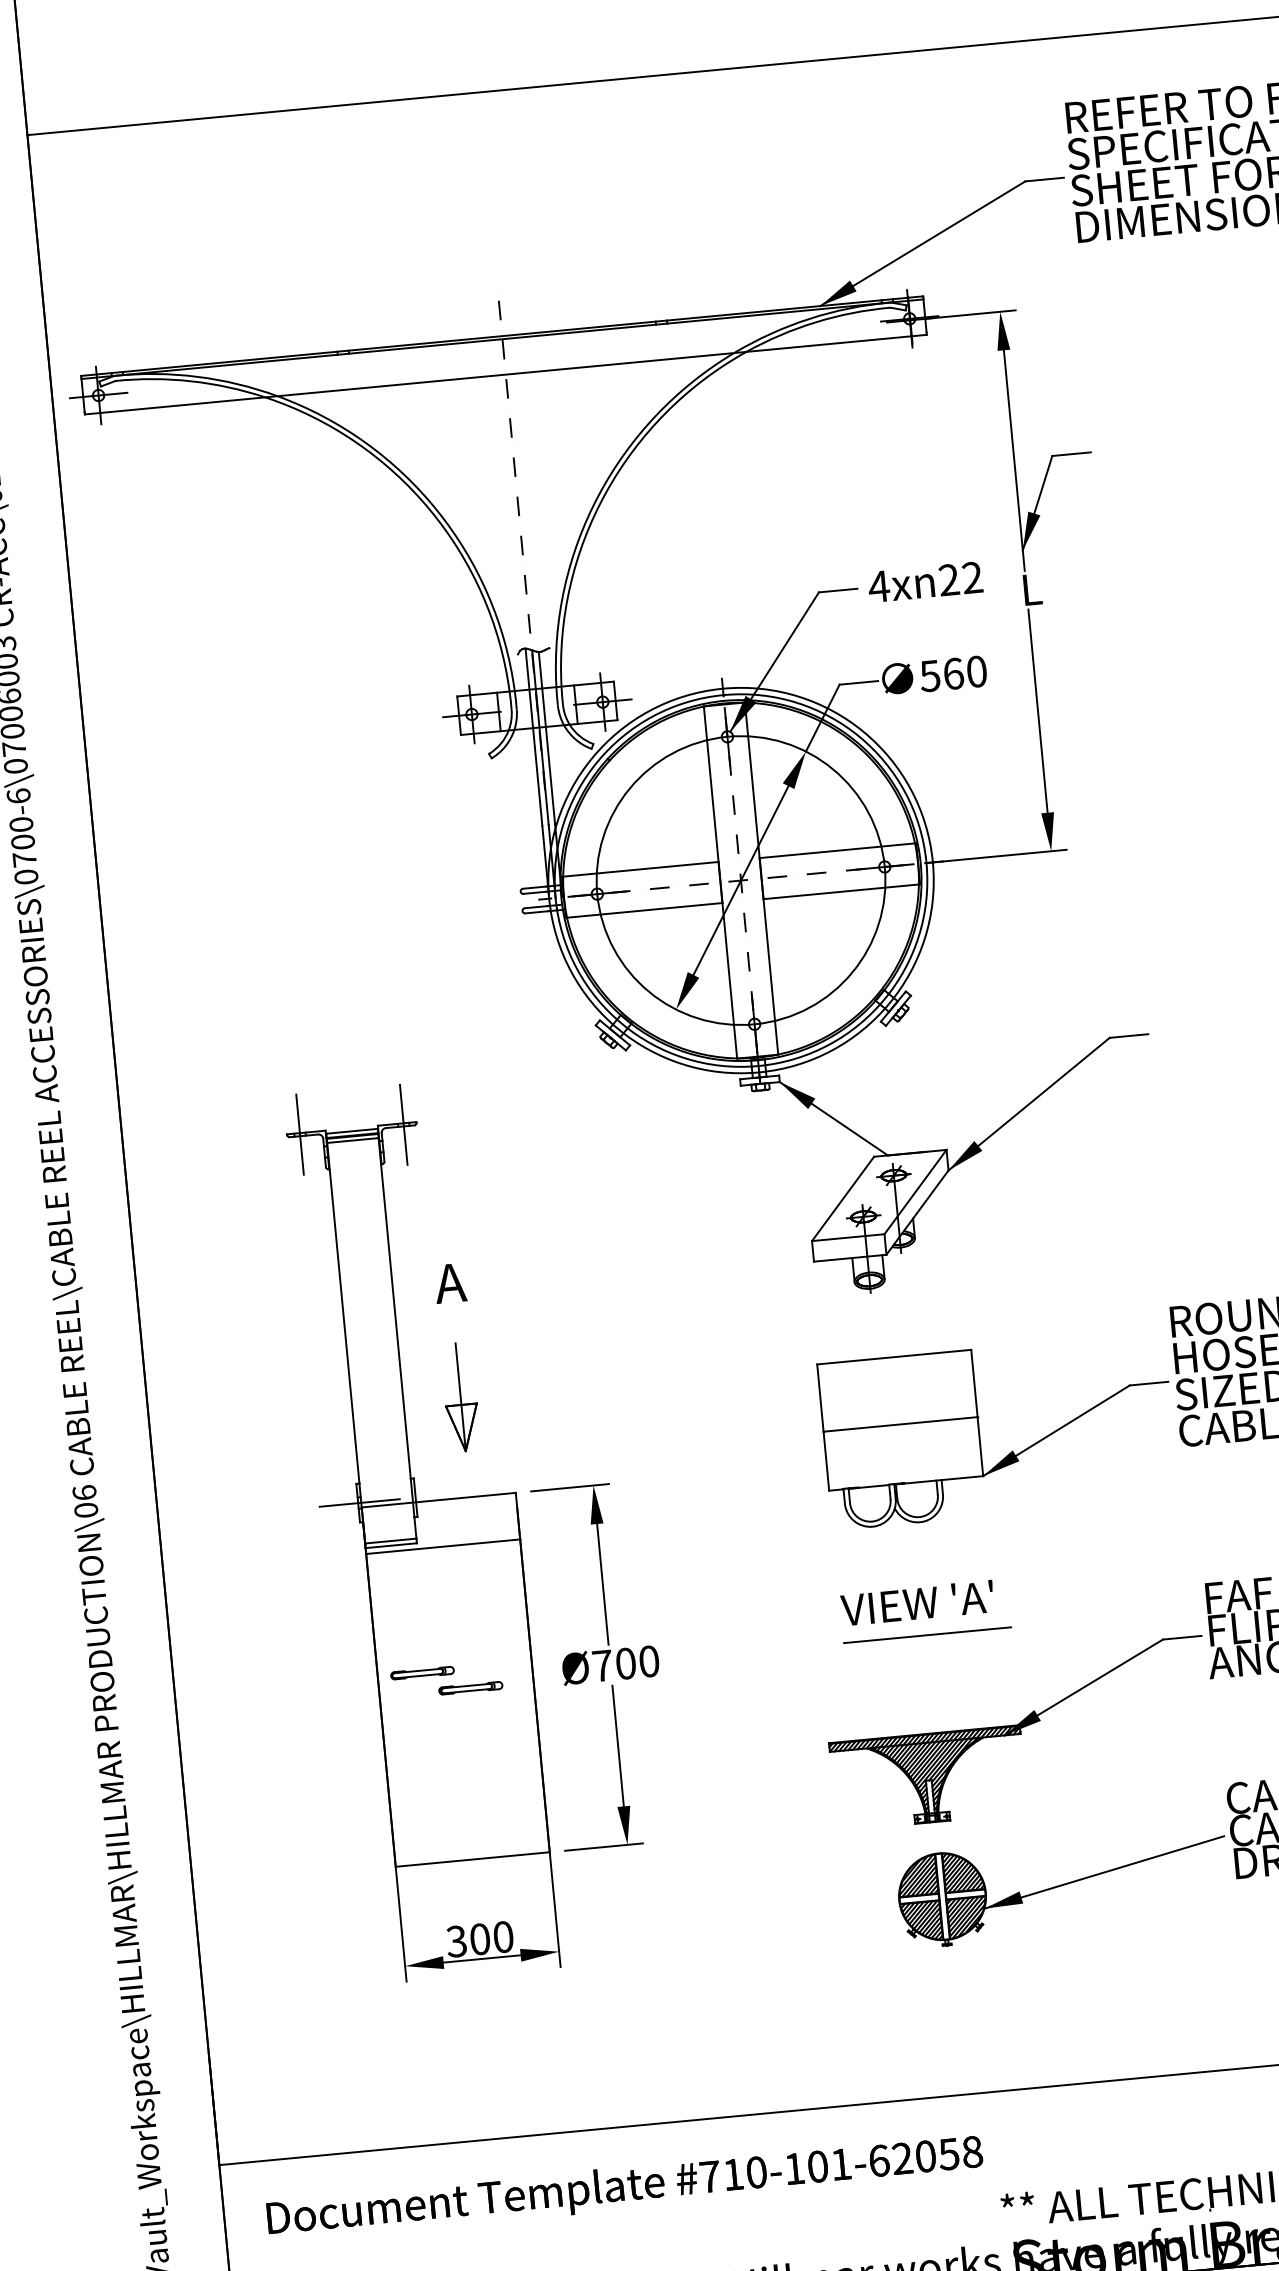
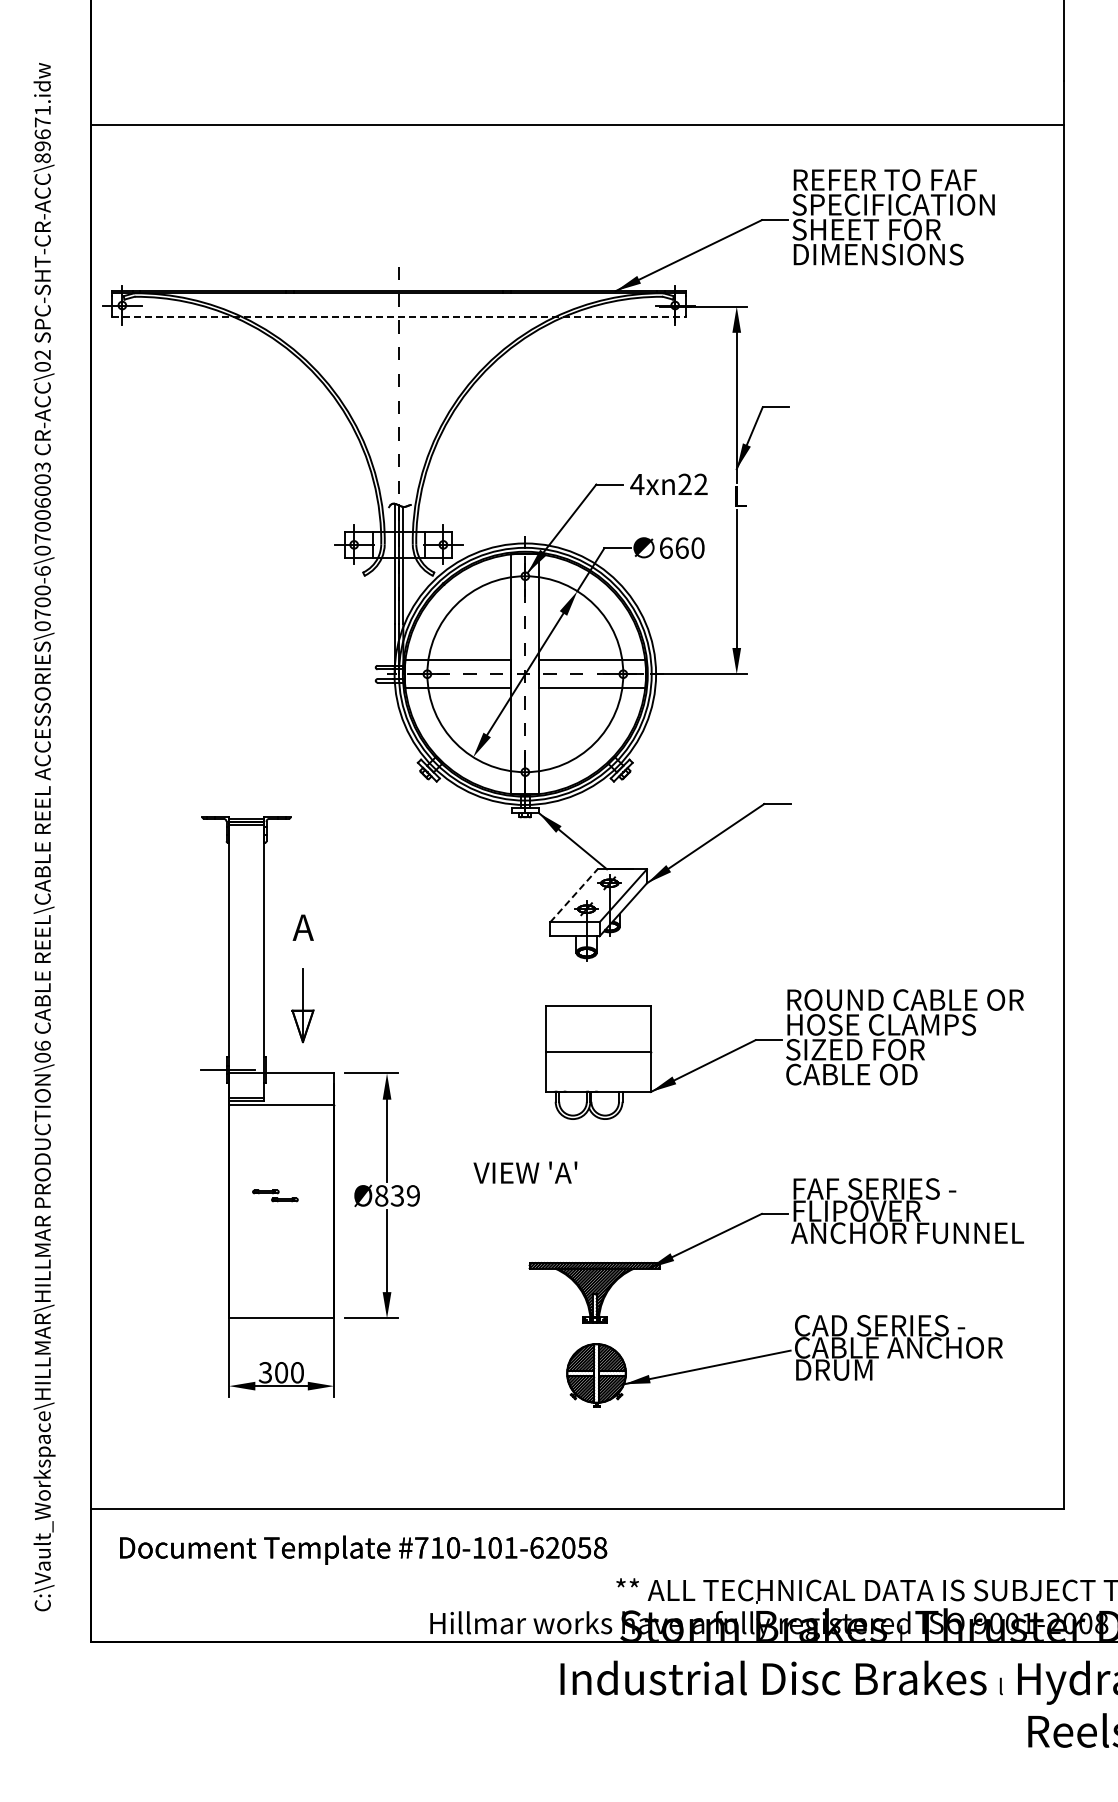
line: (505, 374) -> (398, 317), solid -> dashed
text: (929, 675) -> (665, 547), 560 -> 660
line: (403, 1124) -> (281, 817), removed
line: (300, 1134) -> (211, 817), removed
line: (842, 1198) -> (573, 895), solid -> dashed
text: (917, 1602) -> (525, 1172), moved
line: (926, 1634) -> (602, 1195), removed
text: (625, 1663) -> (397, 1195), Ø700 -> Ø839
part: (446, 1680) -> (275, 1195), size x0.6

